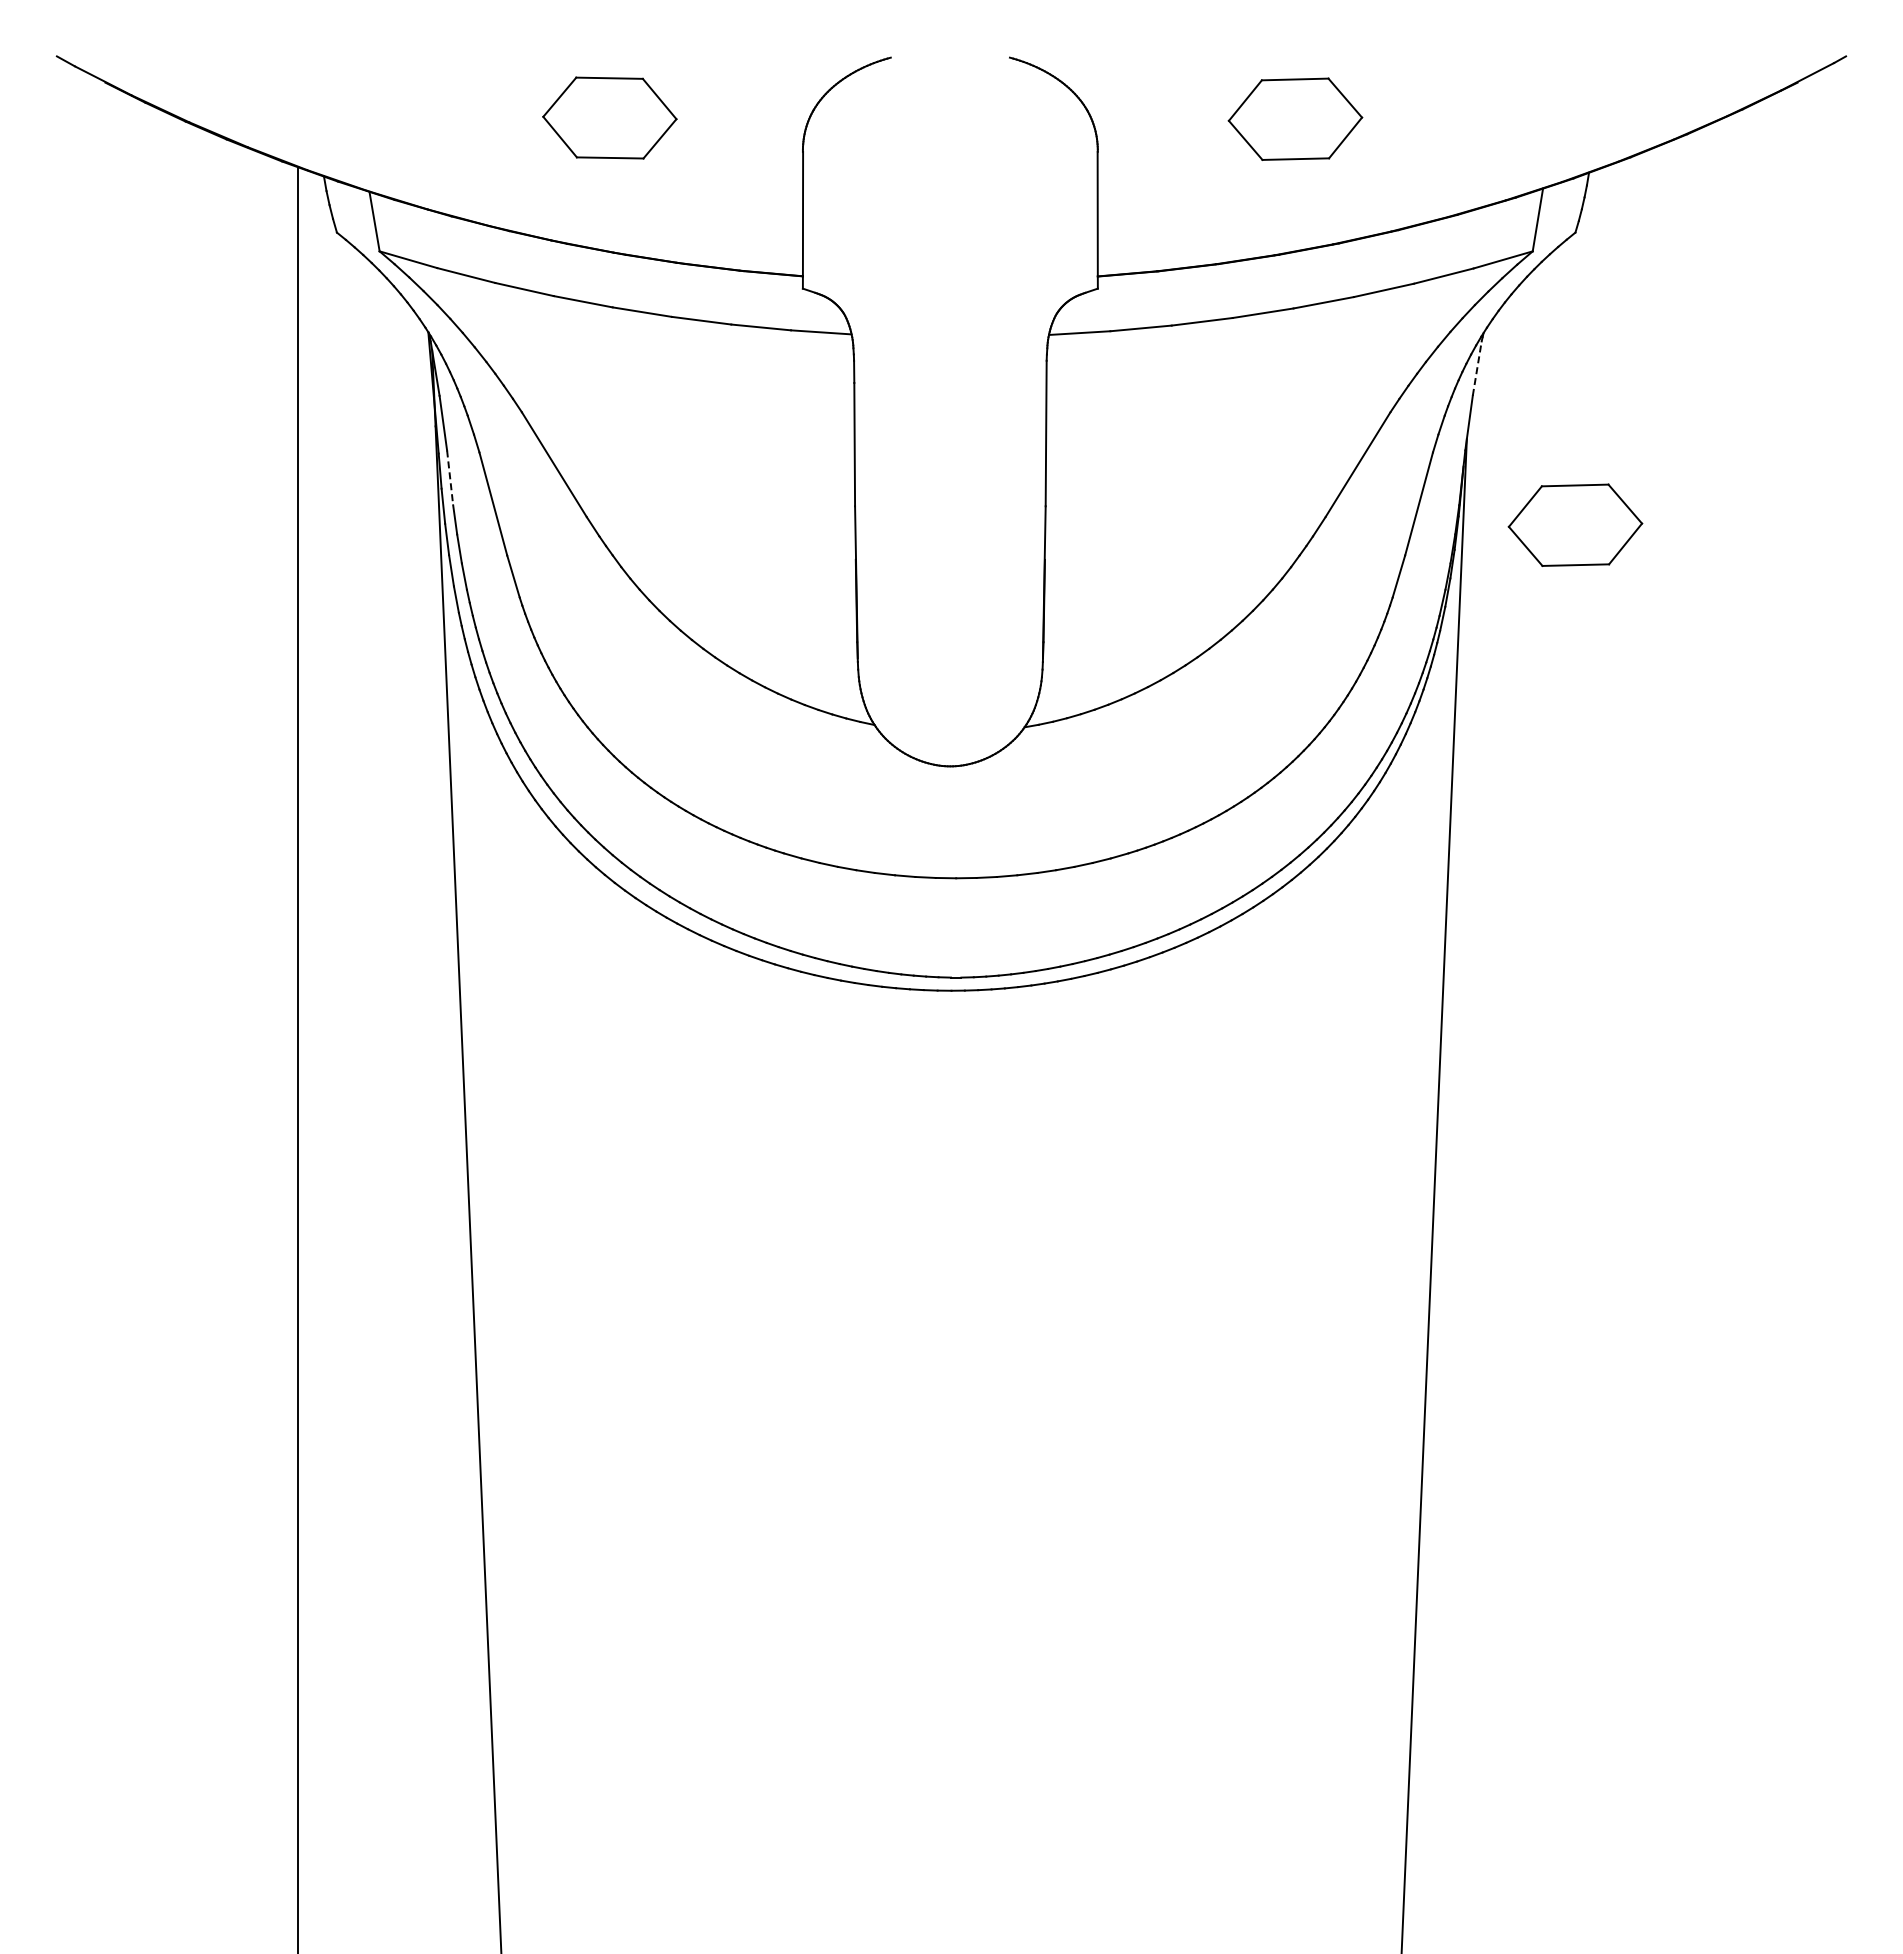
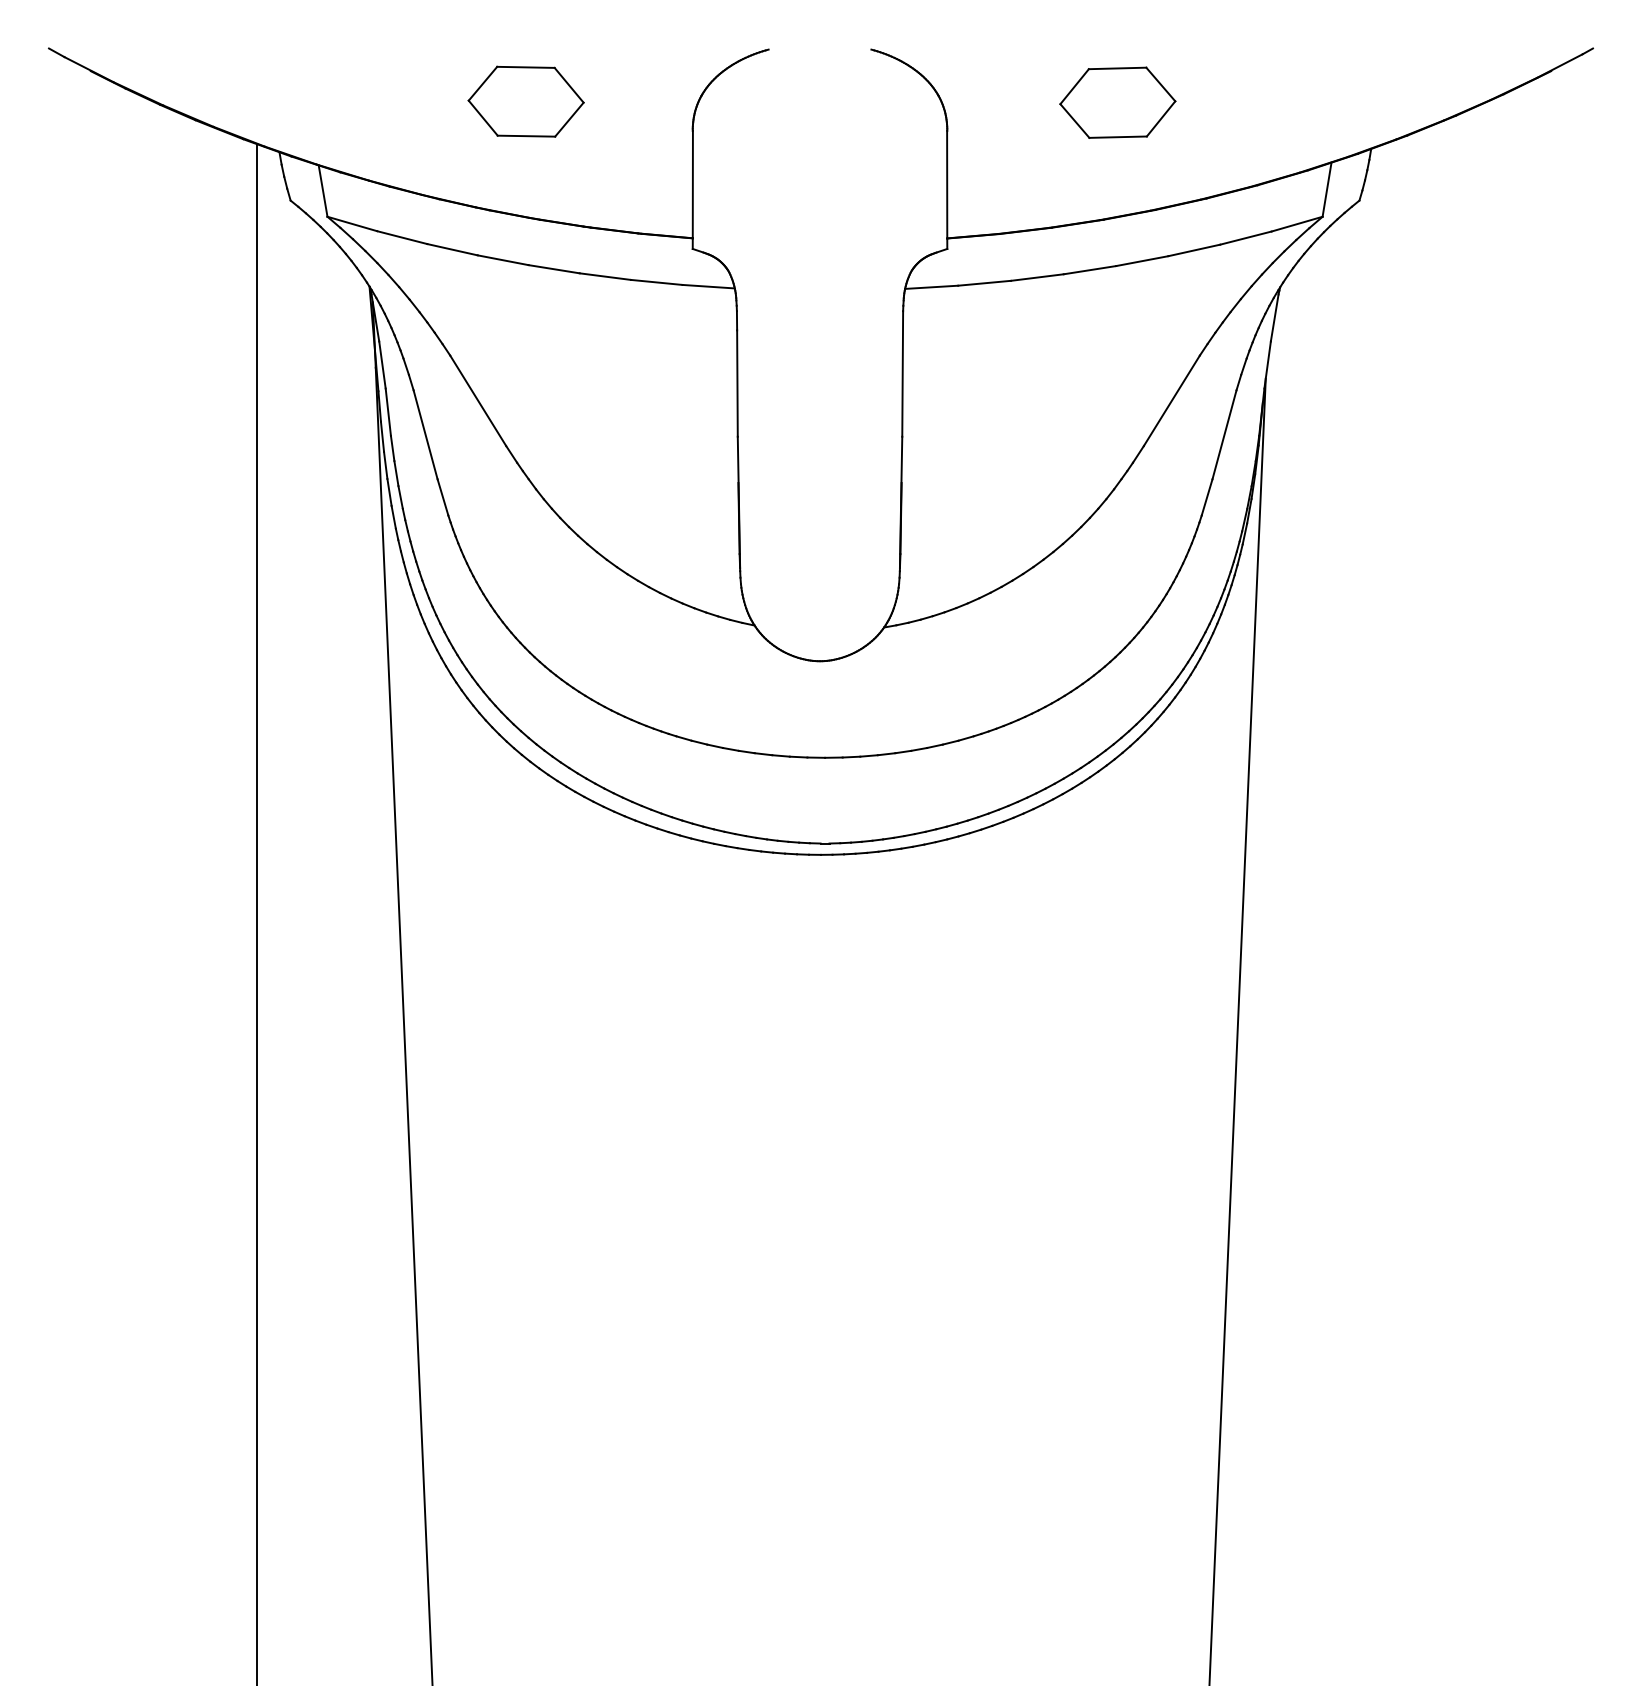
line: (1477, 368) -> (1274, 317), dashed -> solid
line: (450, 477) -> (388, 411), dashed -> solid
part: (1575, 524) -> (1359, 452), removed

